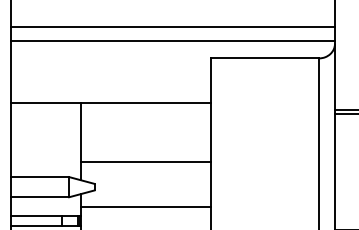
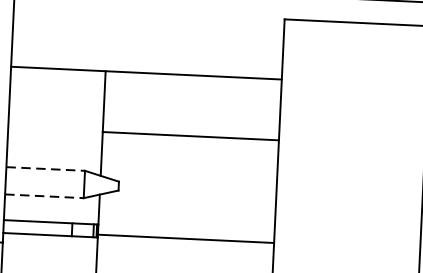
line: (145, 161) -> (190, 135), moved
line: (40, 177) -> (46, 169), solid -> dashed
line: (40, 197) -> (44, 196), solid -> dashed
line: (145, 206) -> (185, 238), moved

